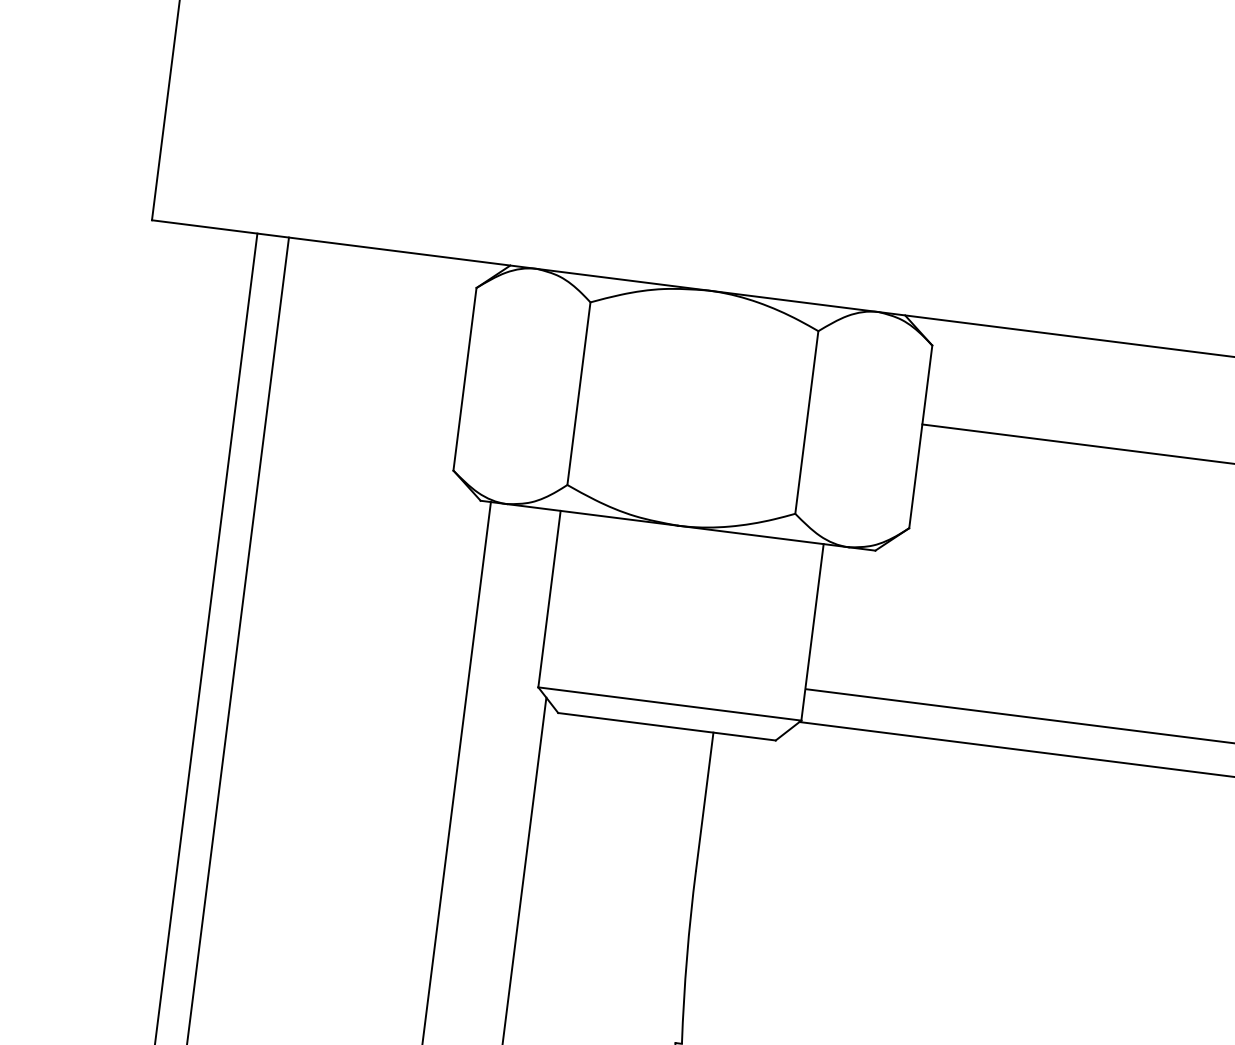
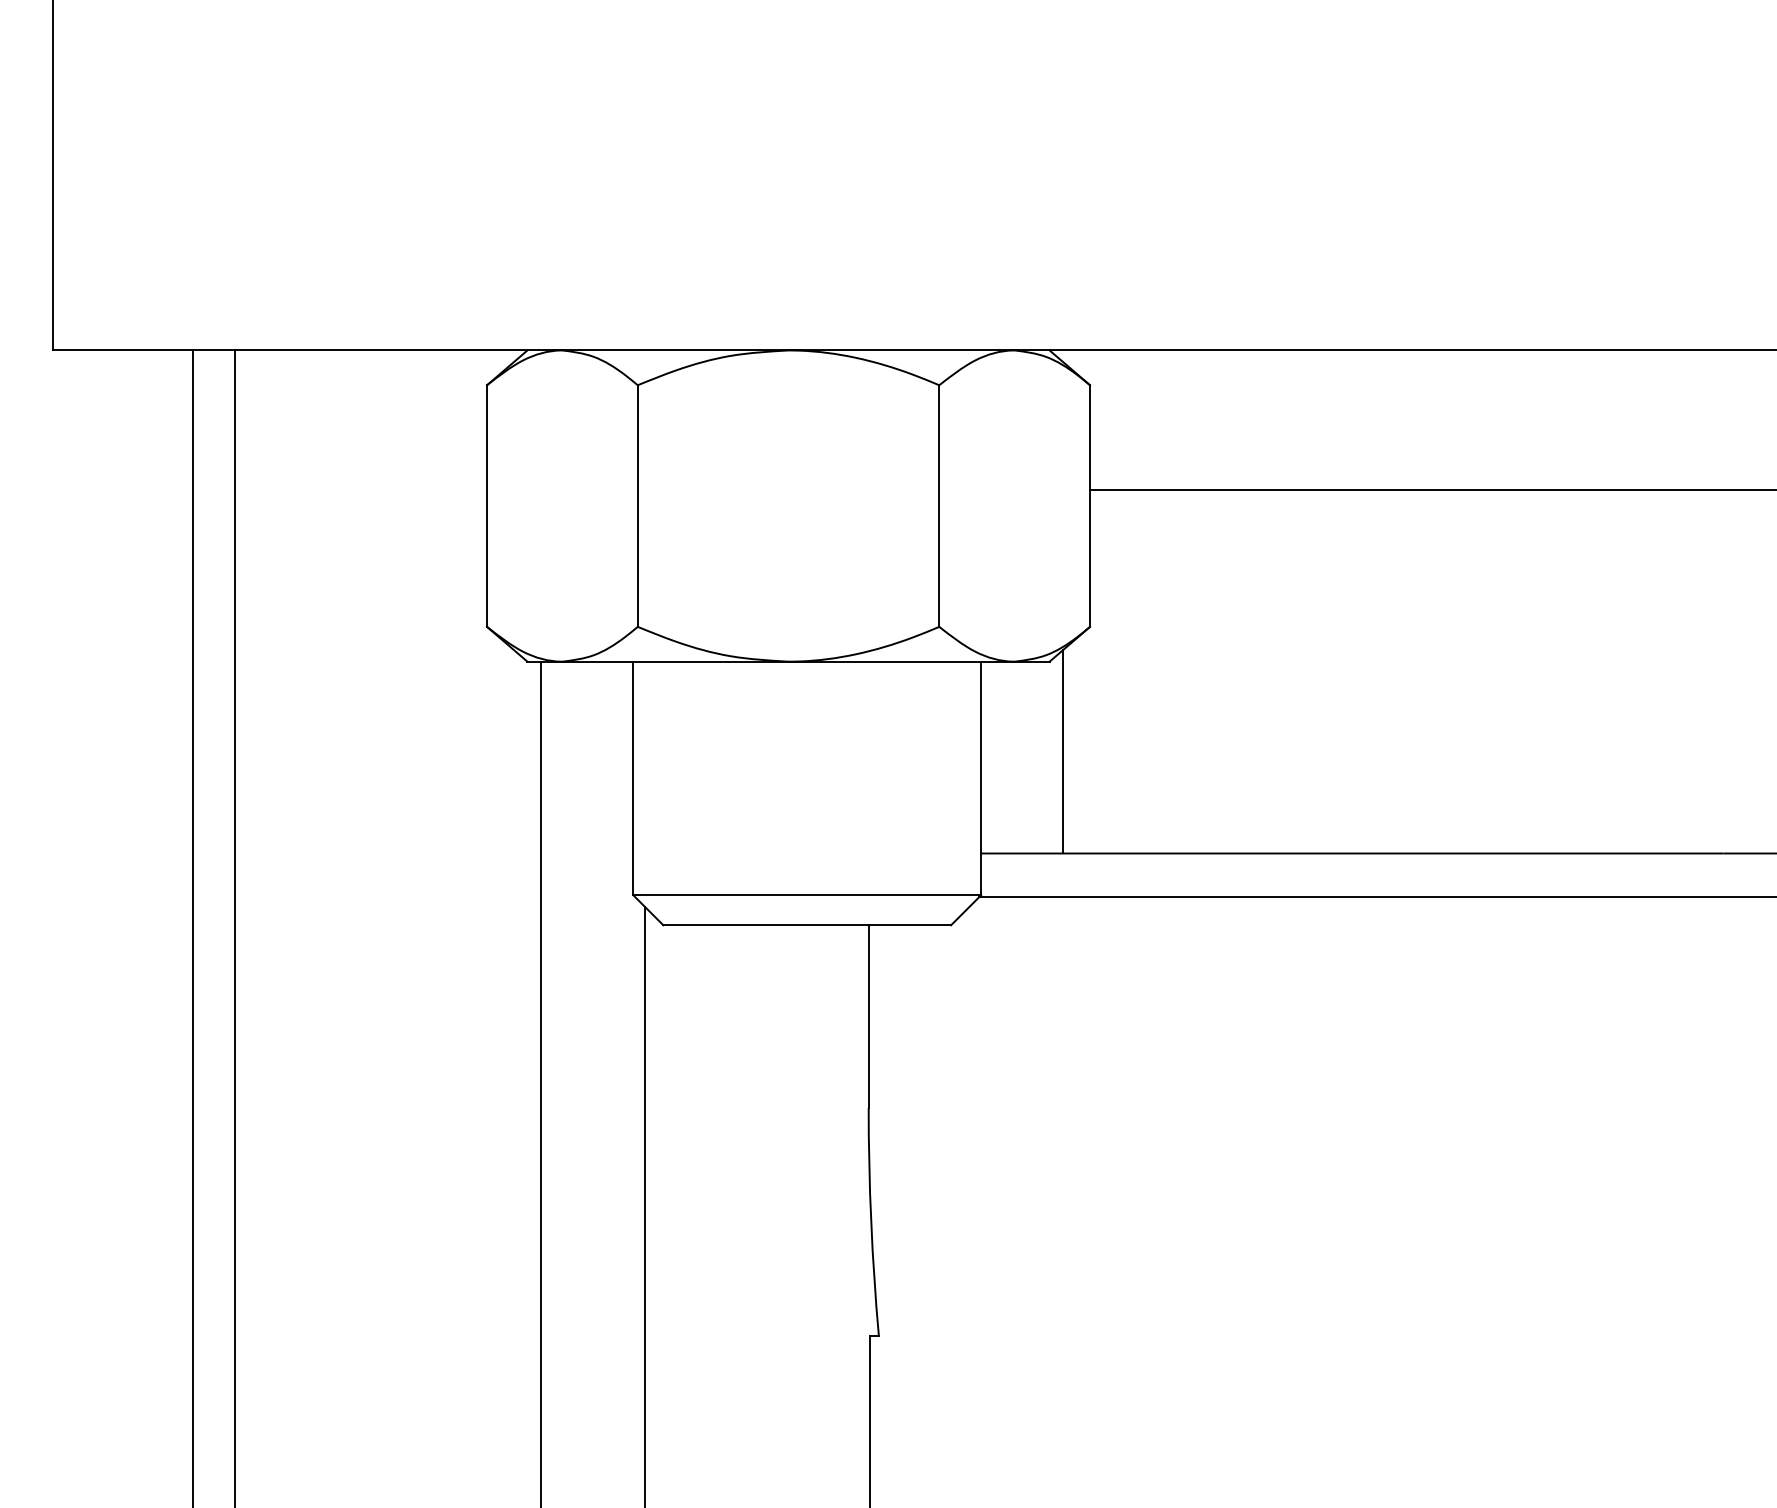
line: (876, 619) -> (1062, 751), added

